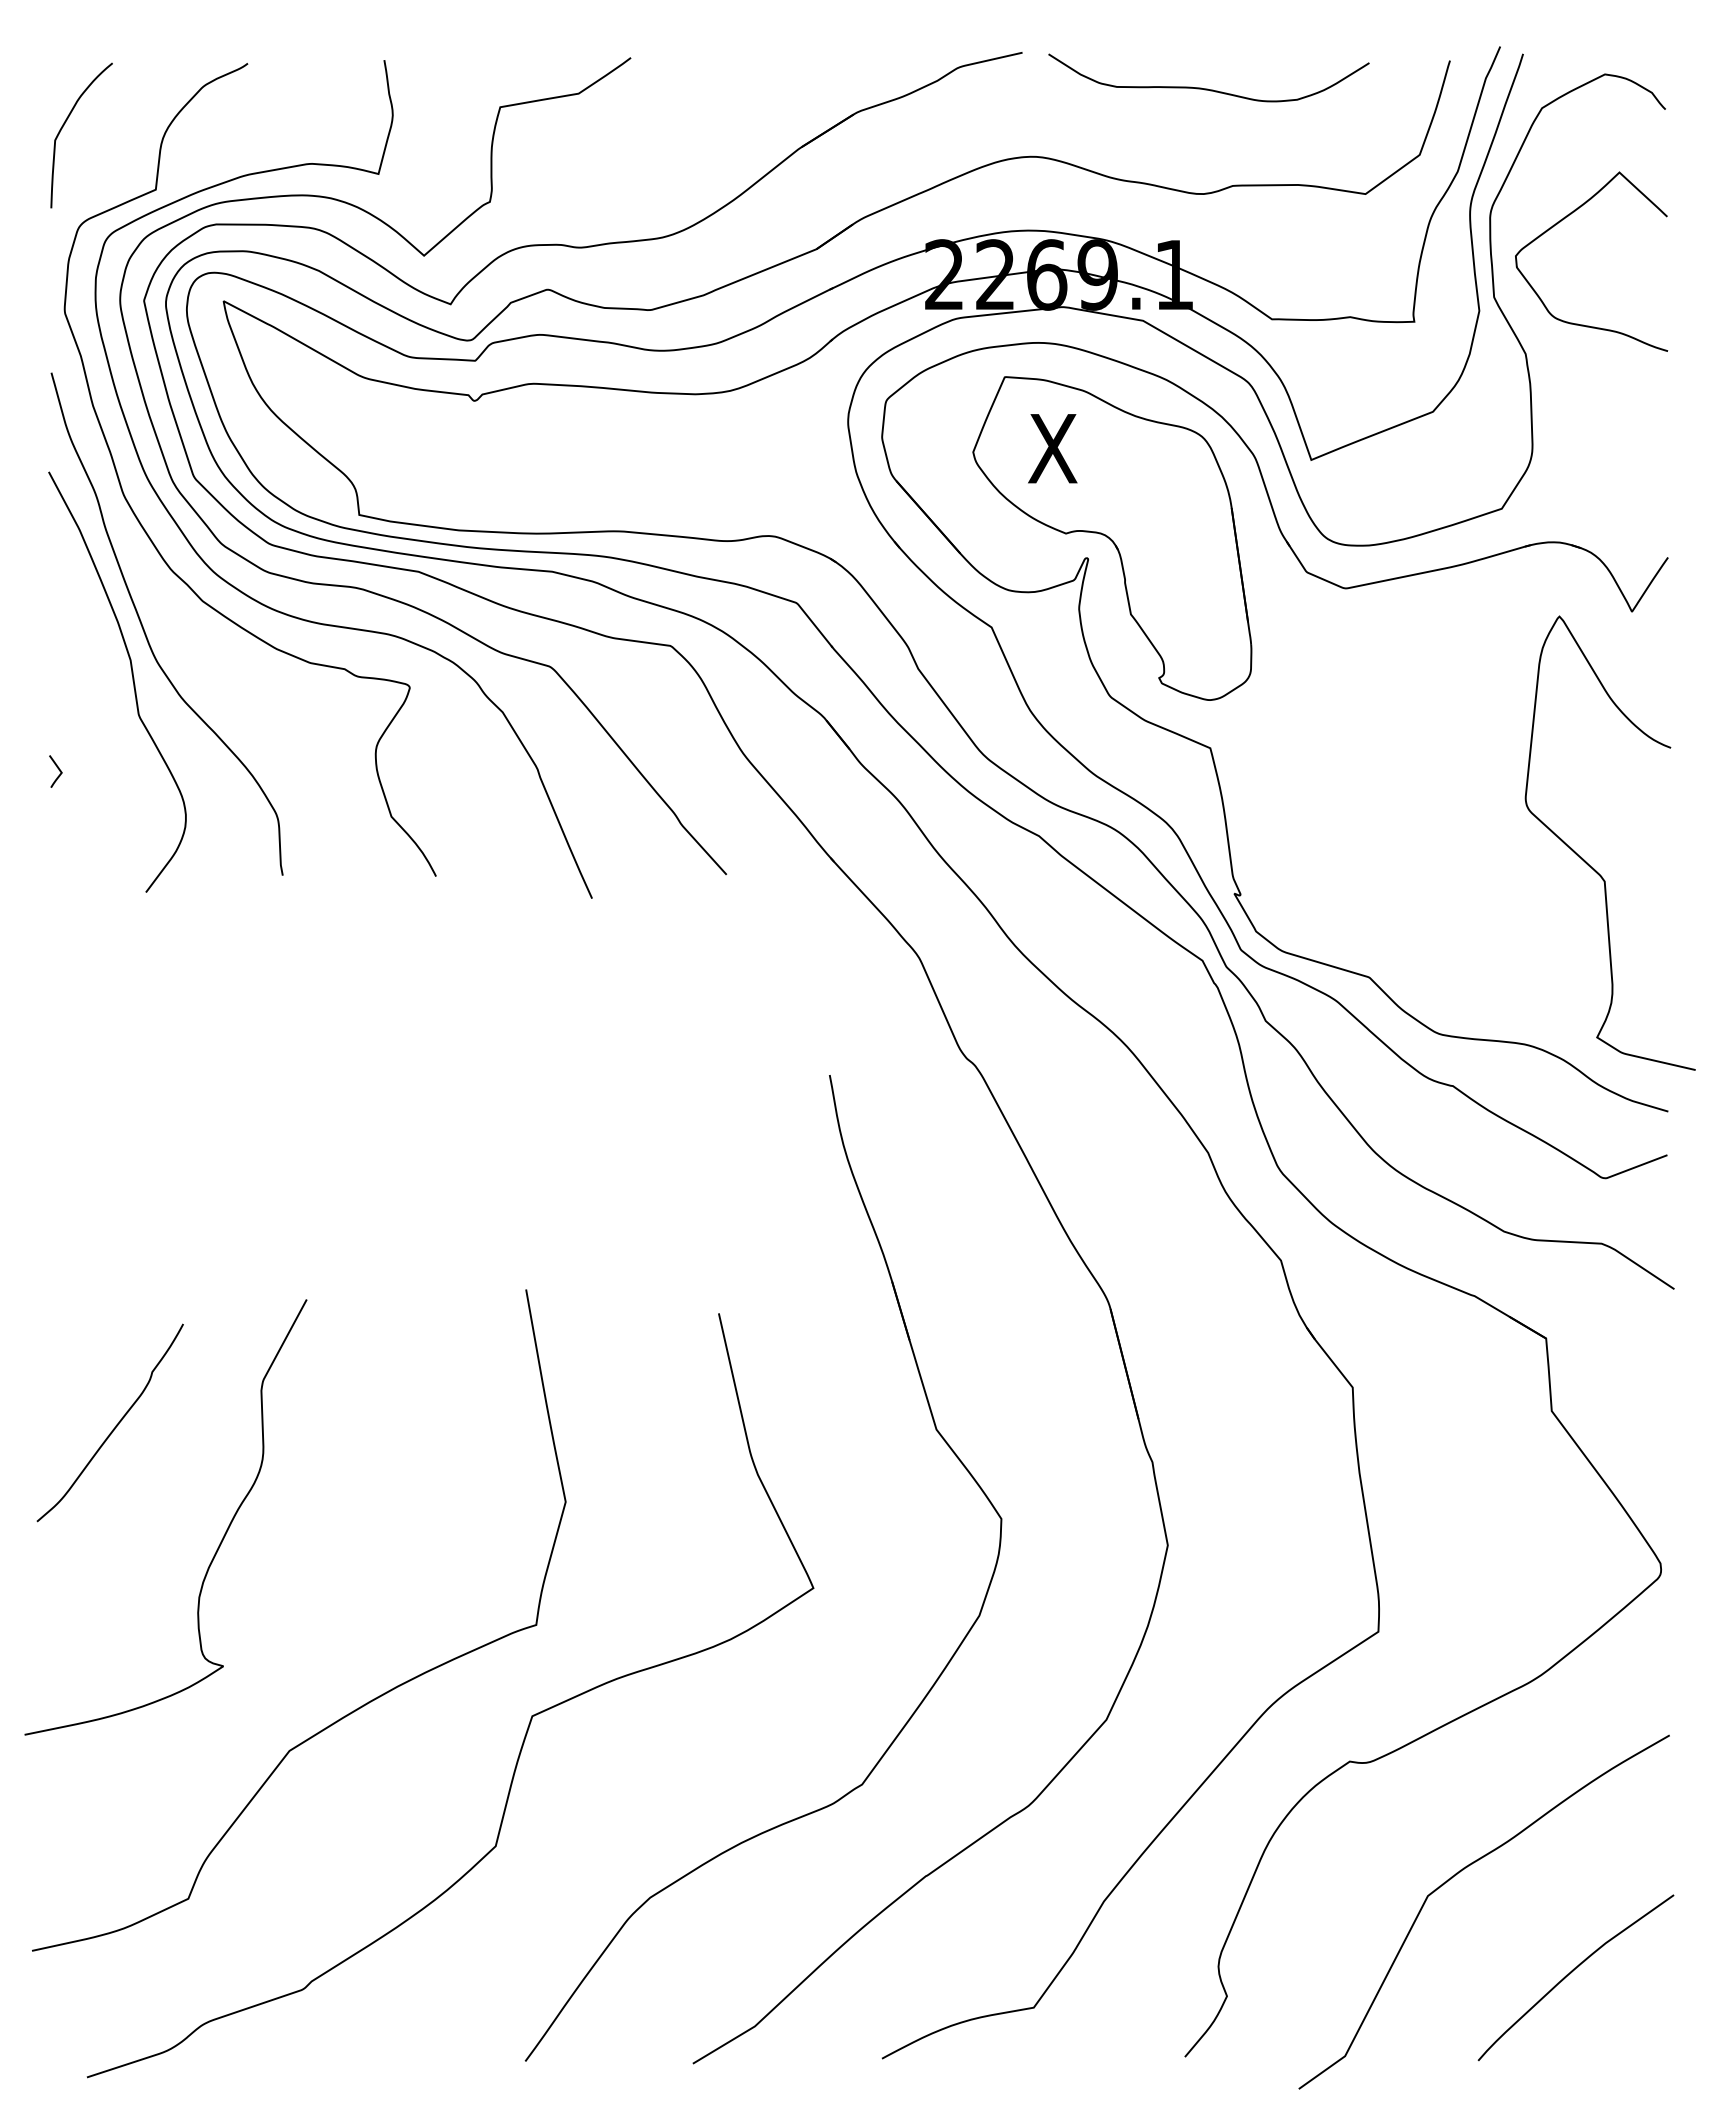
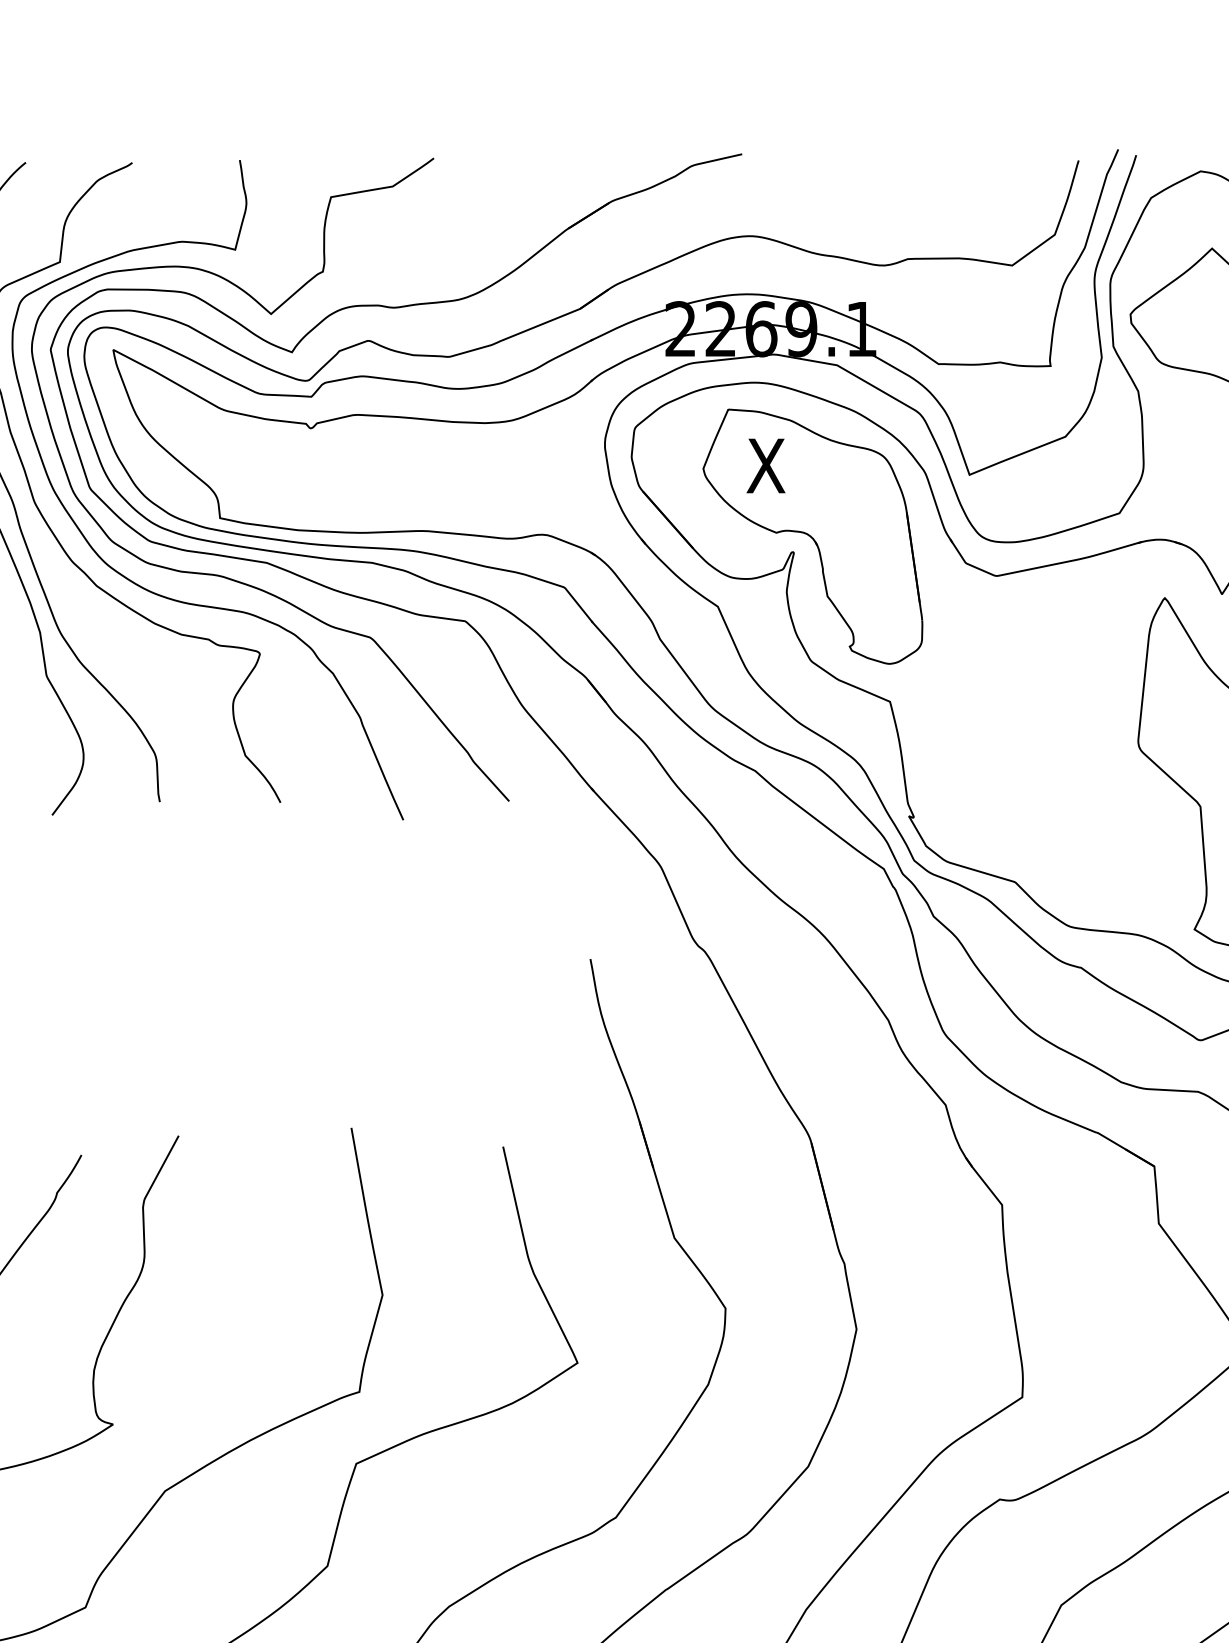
curve: (1207, 88) -> (887, 182), removed

